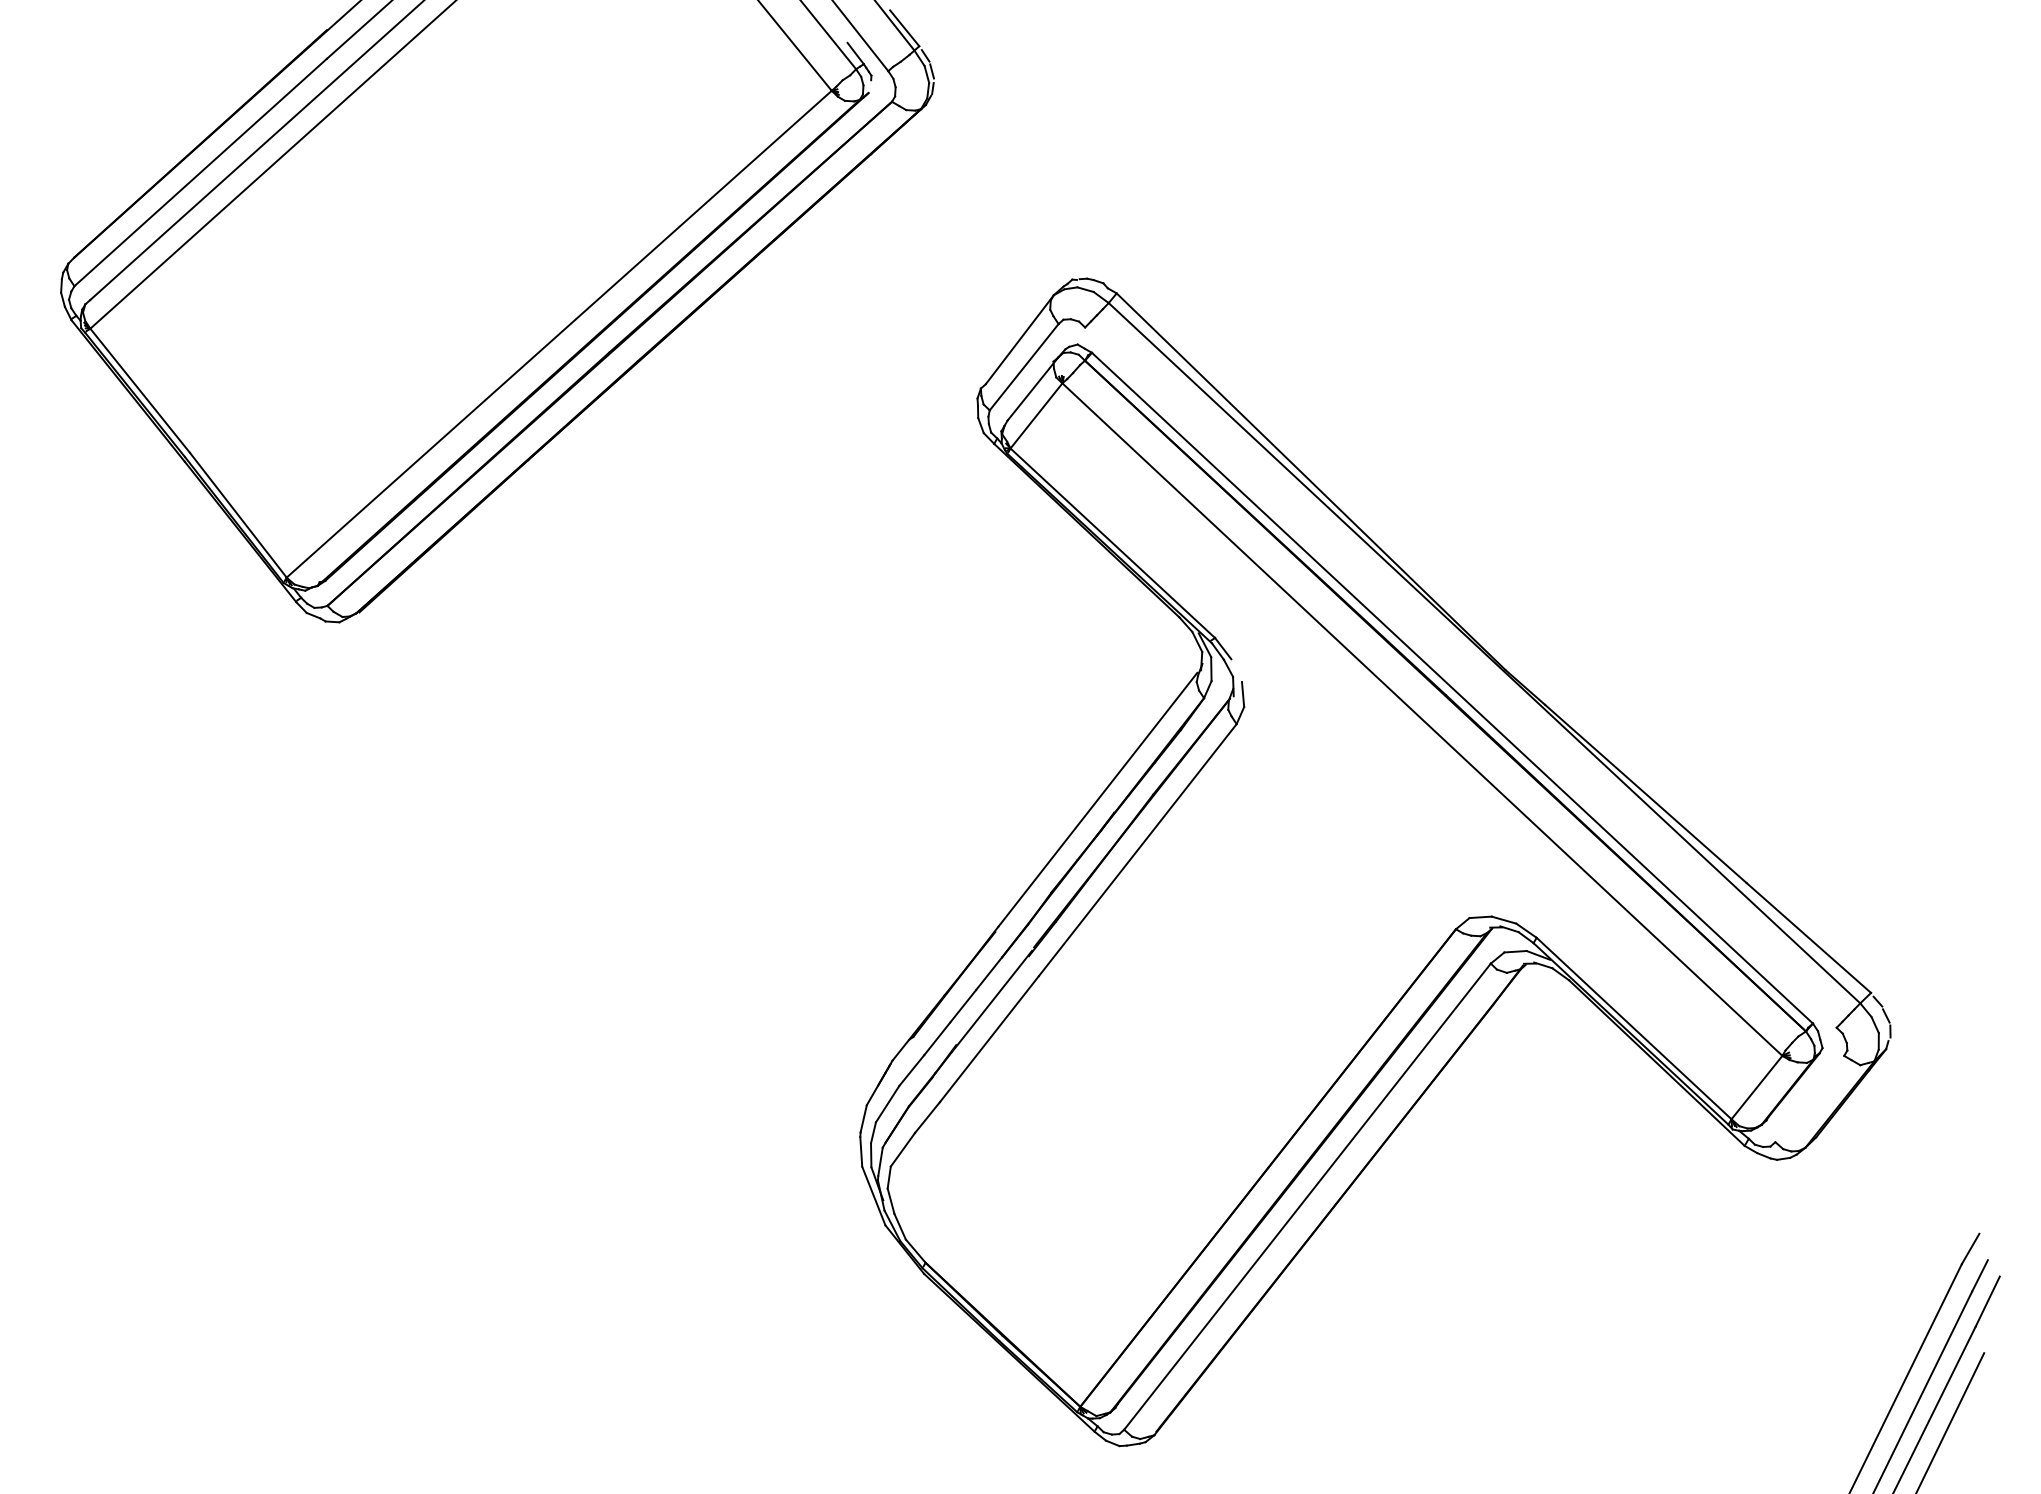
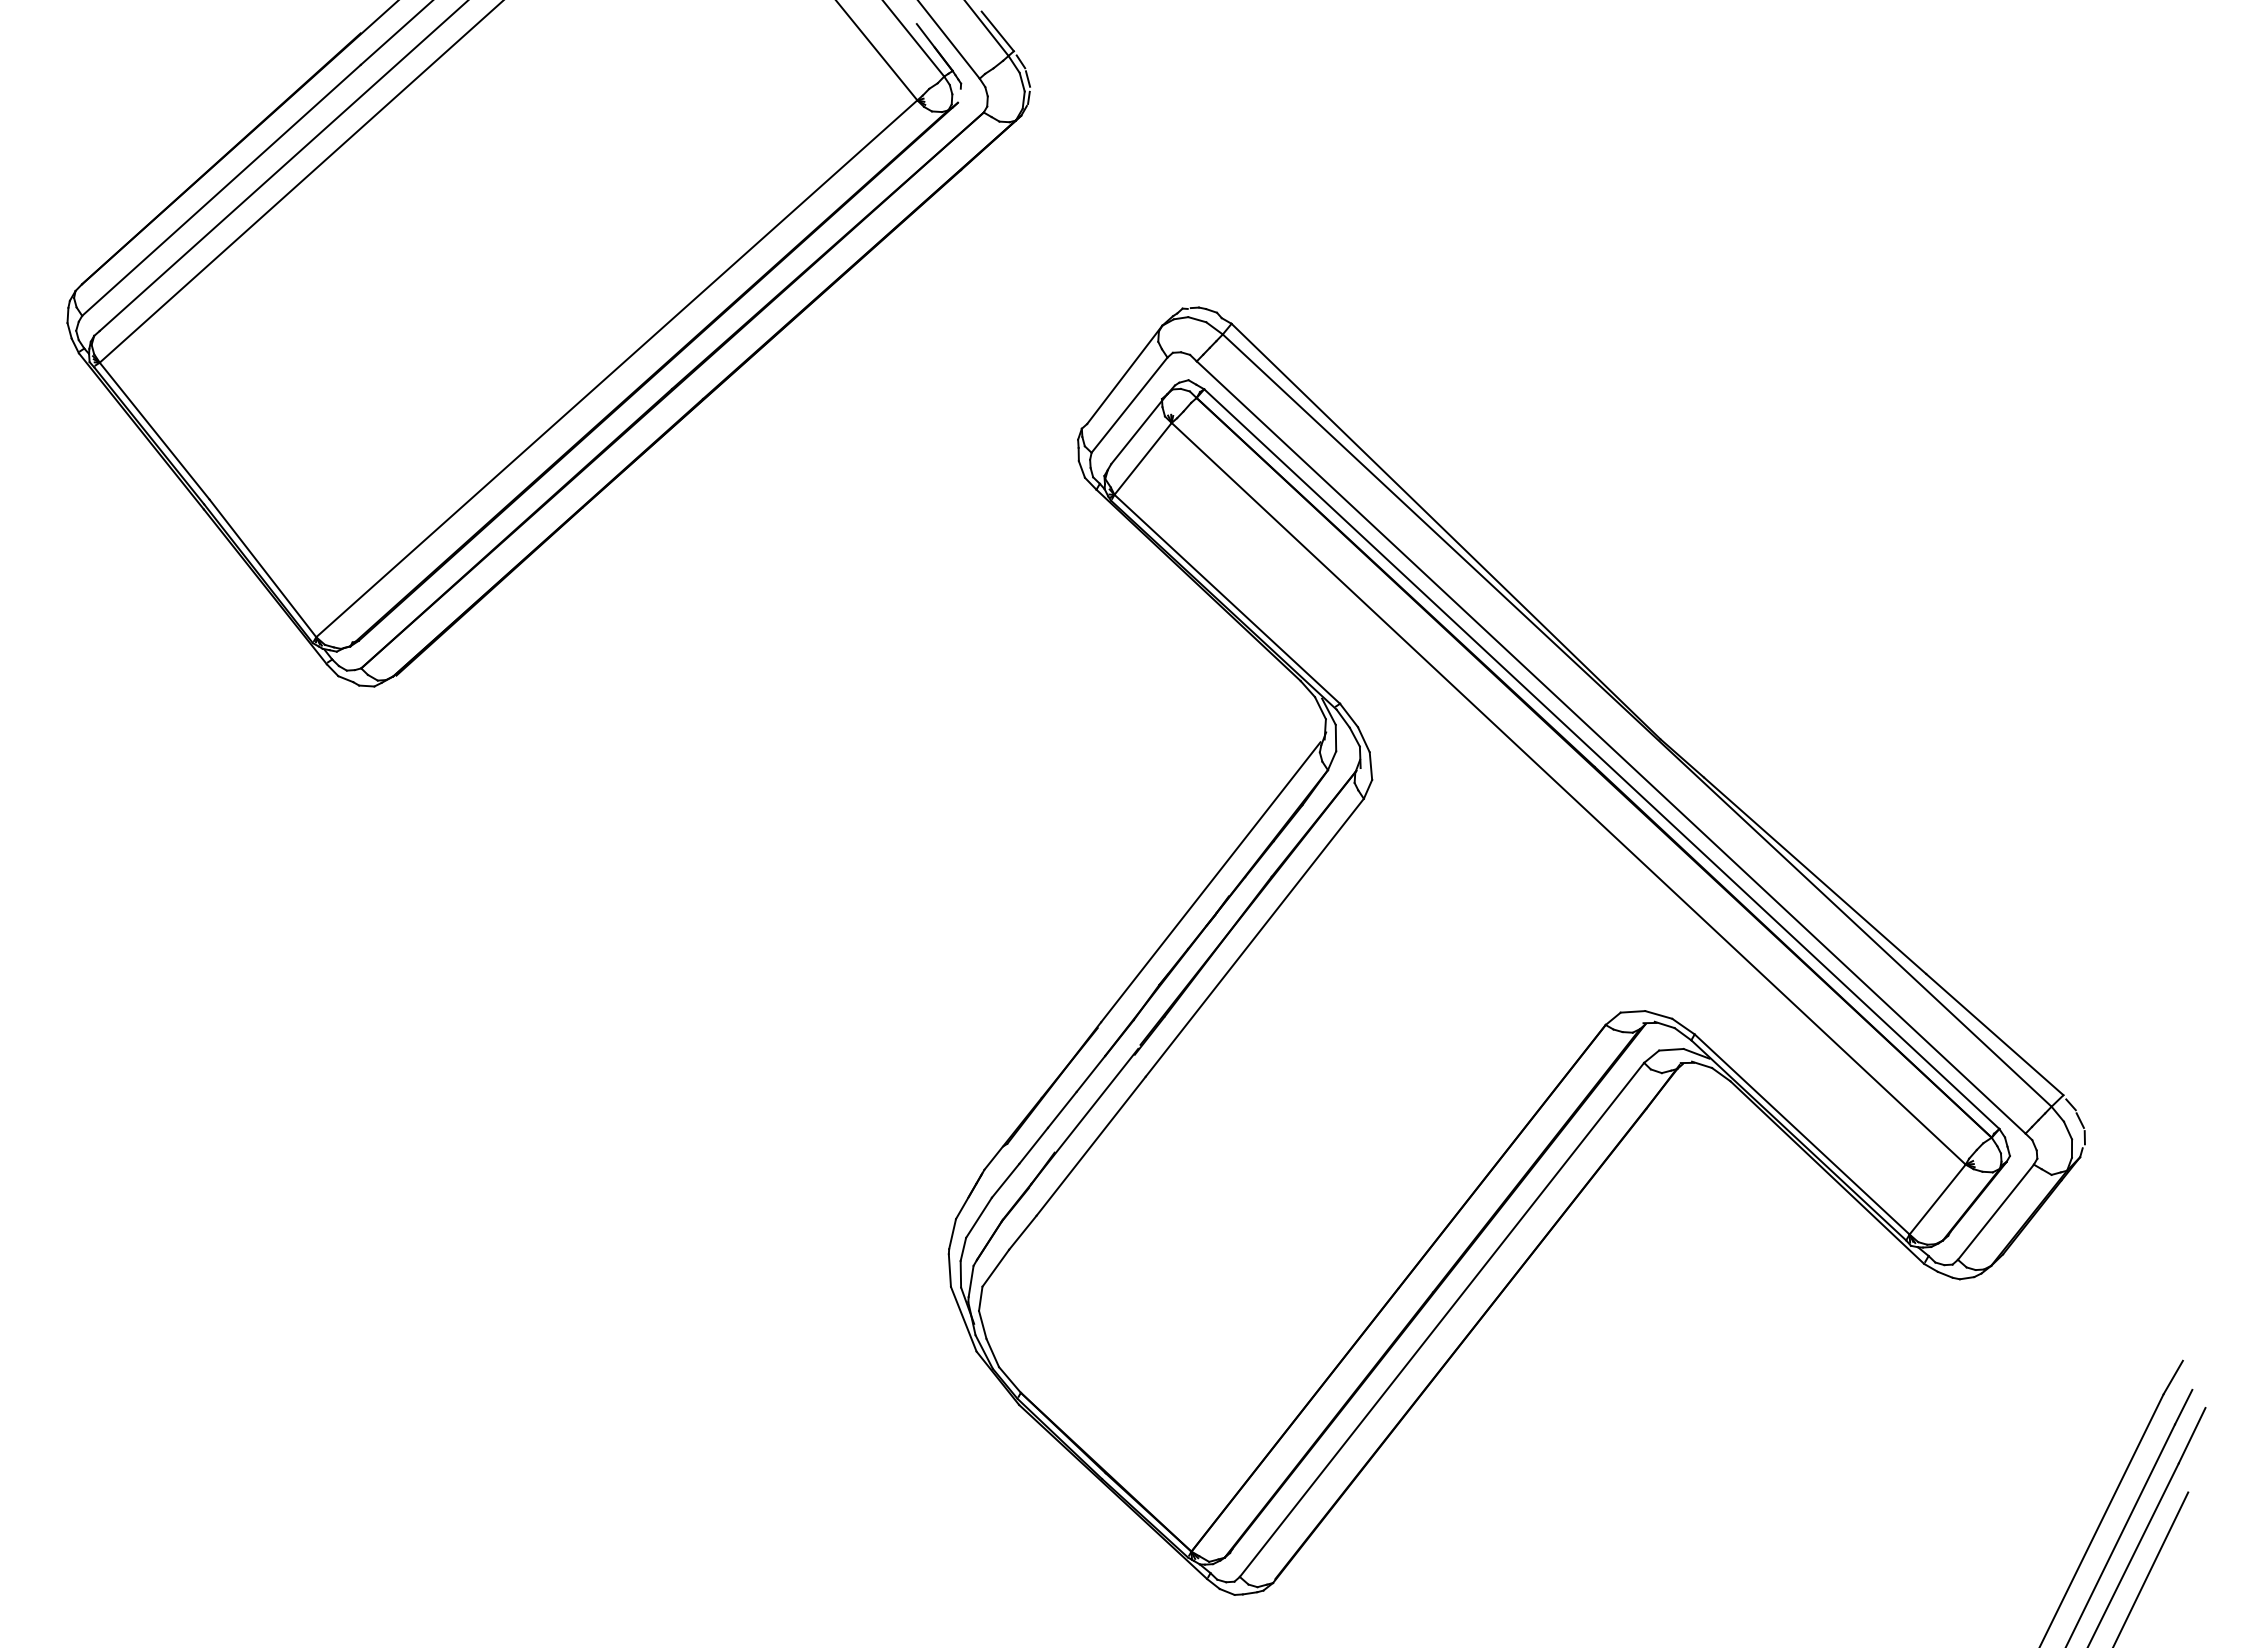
line: (847, 42) -> (934, 47), added
line: (1236, 670) -> (1363, 739), added
line: (1460, 677) -> (1610, 747), added
line: (1809, 1098) -> (1995, 1211), added

